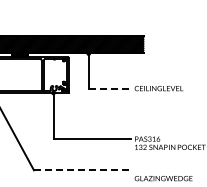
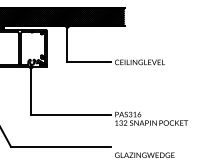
line: (110, 88) -> (89, 62), dashed -> solid
line: (82, 170) -> (61, 146), dashed -> solid

